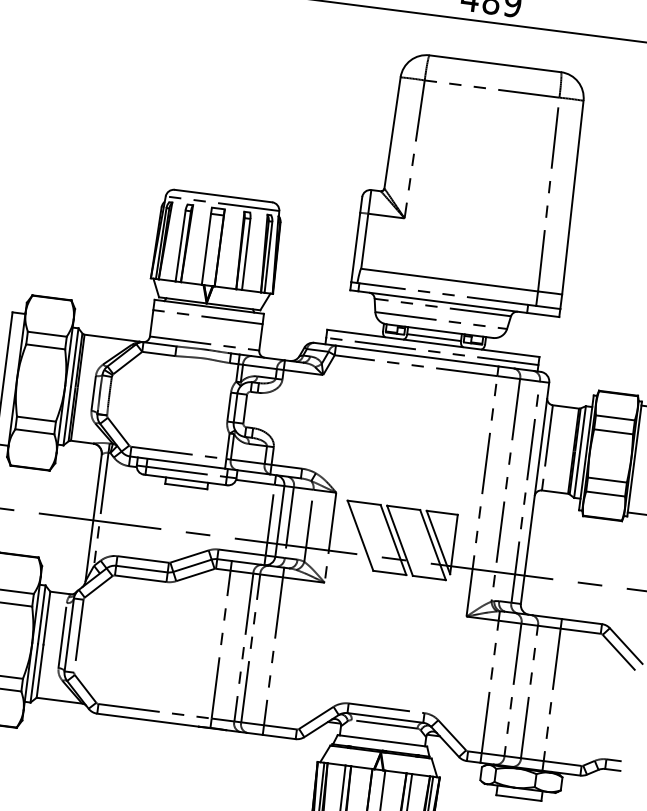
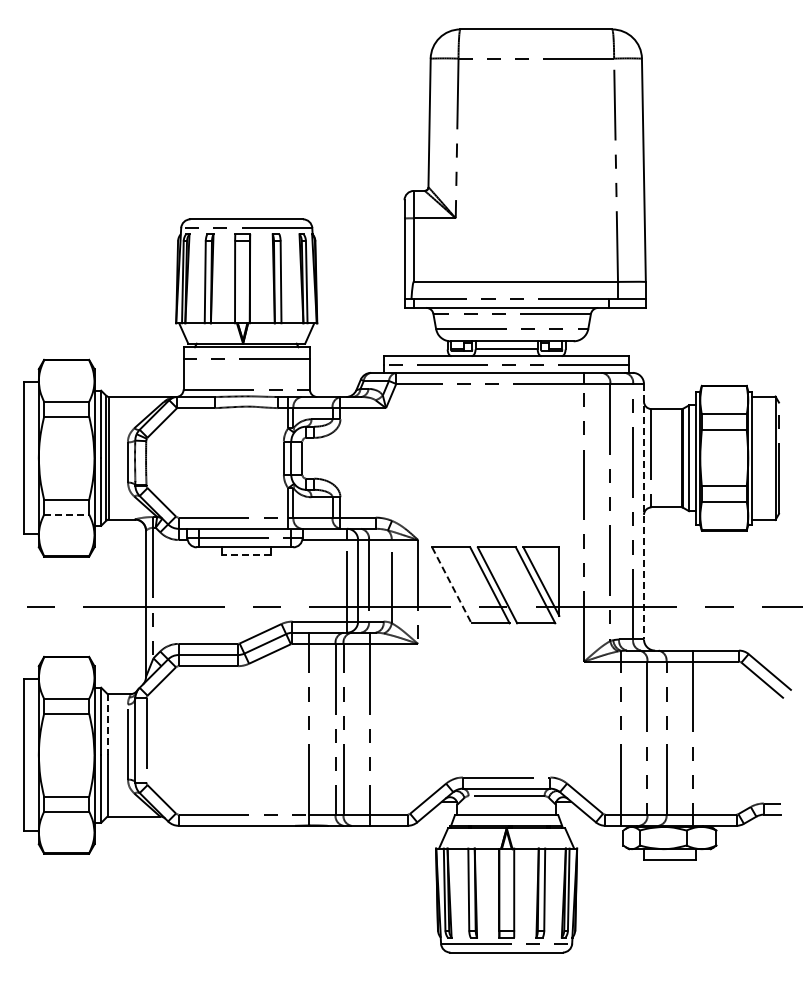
line: (35, 431) -> (67, 514), solid -> dashed
line: (186, 486) -> (246, 554), solid -> dashed
line: (534, 493) -> (643, 511), solid -> dashed
line: (360, 535) -> (451, 585), solid -> dashed
line: (46, 618) -> (107, 724), solid -> dashed

